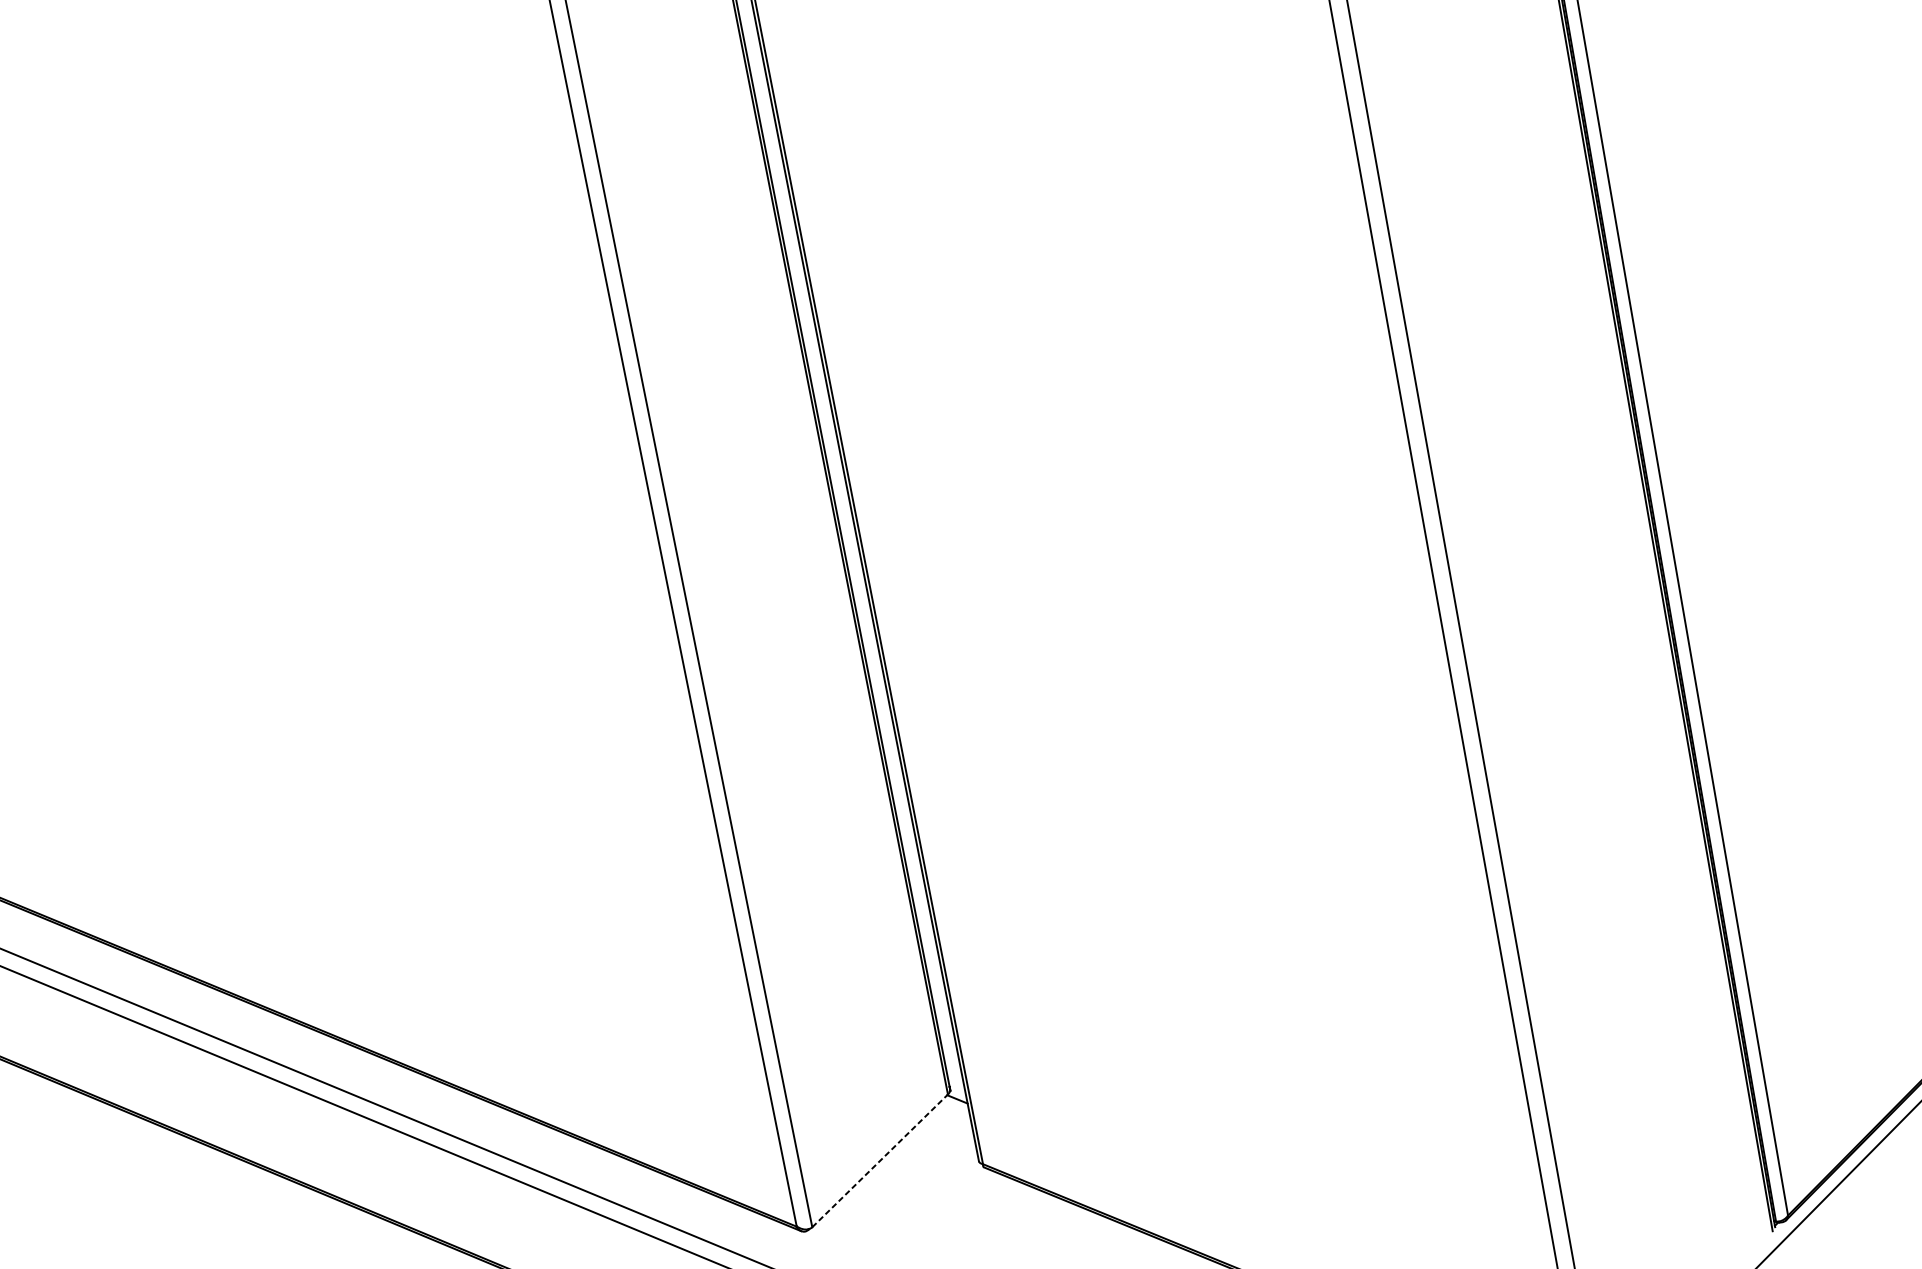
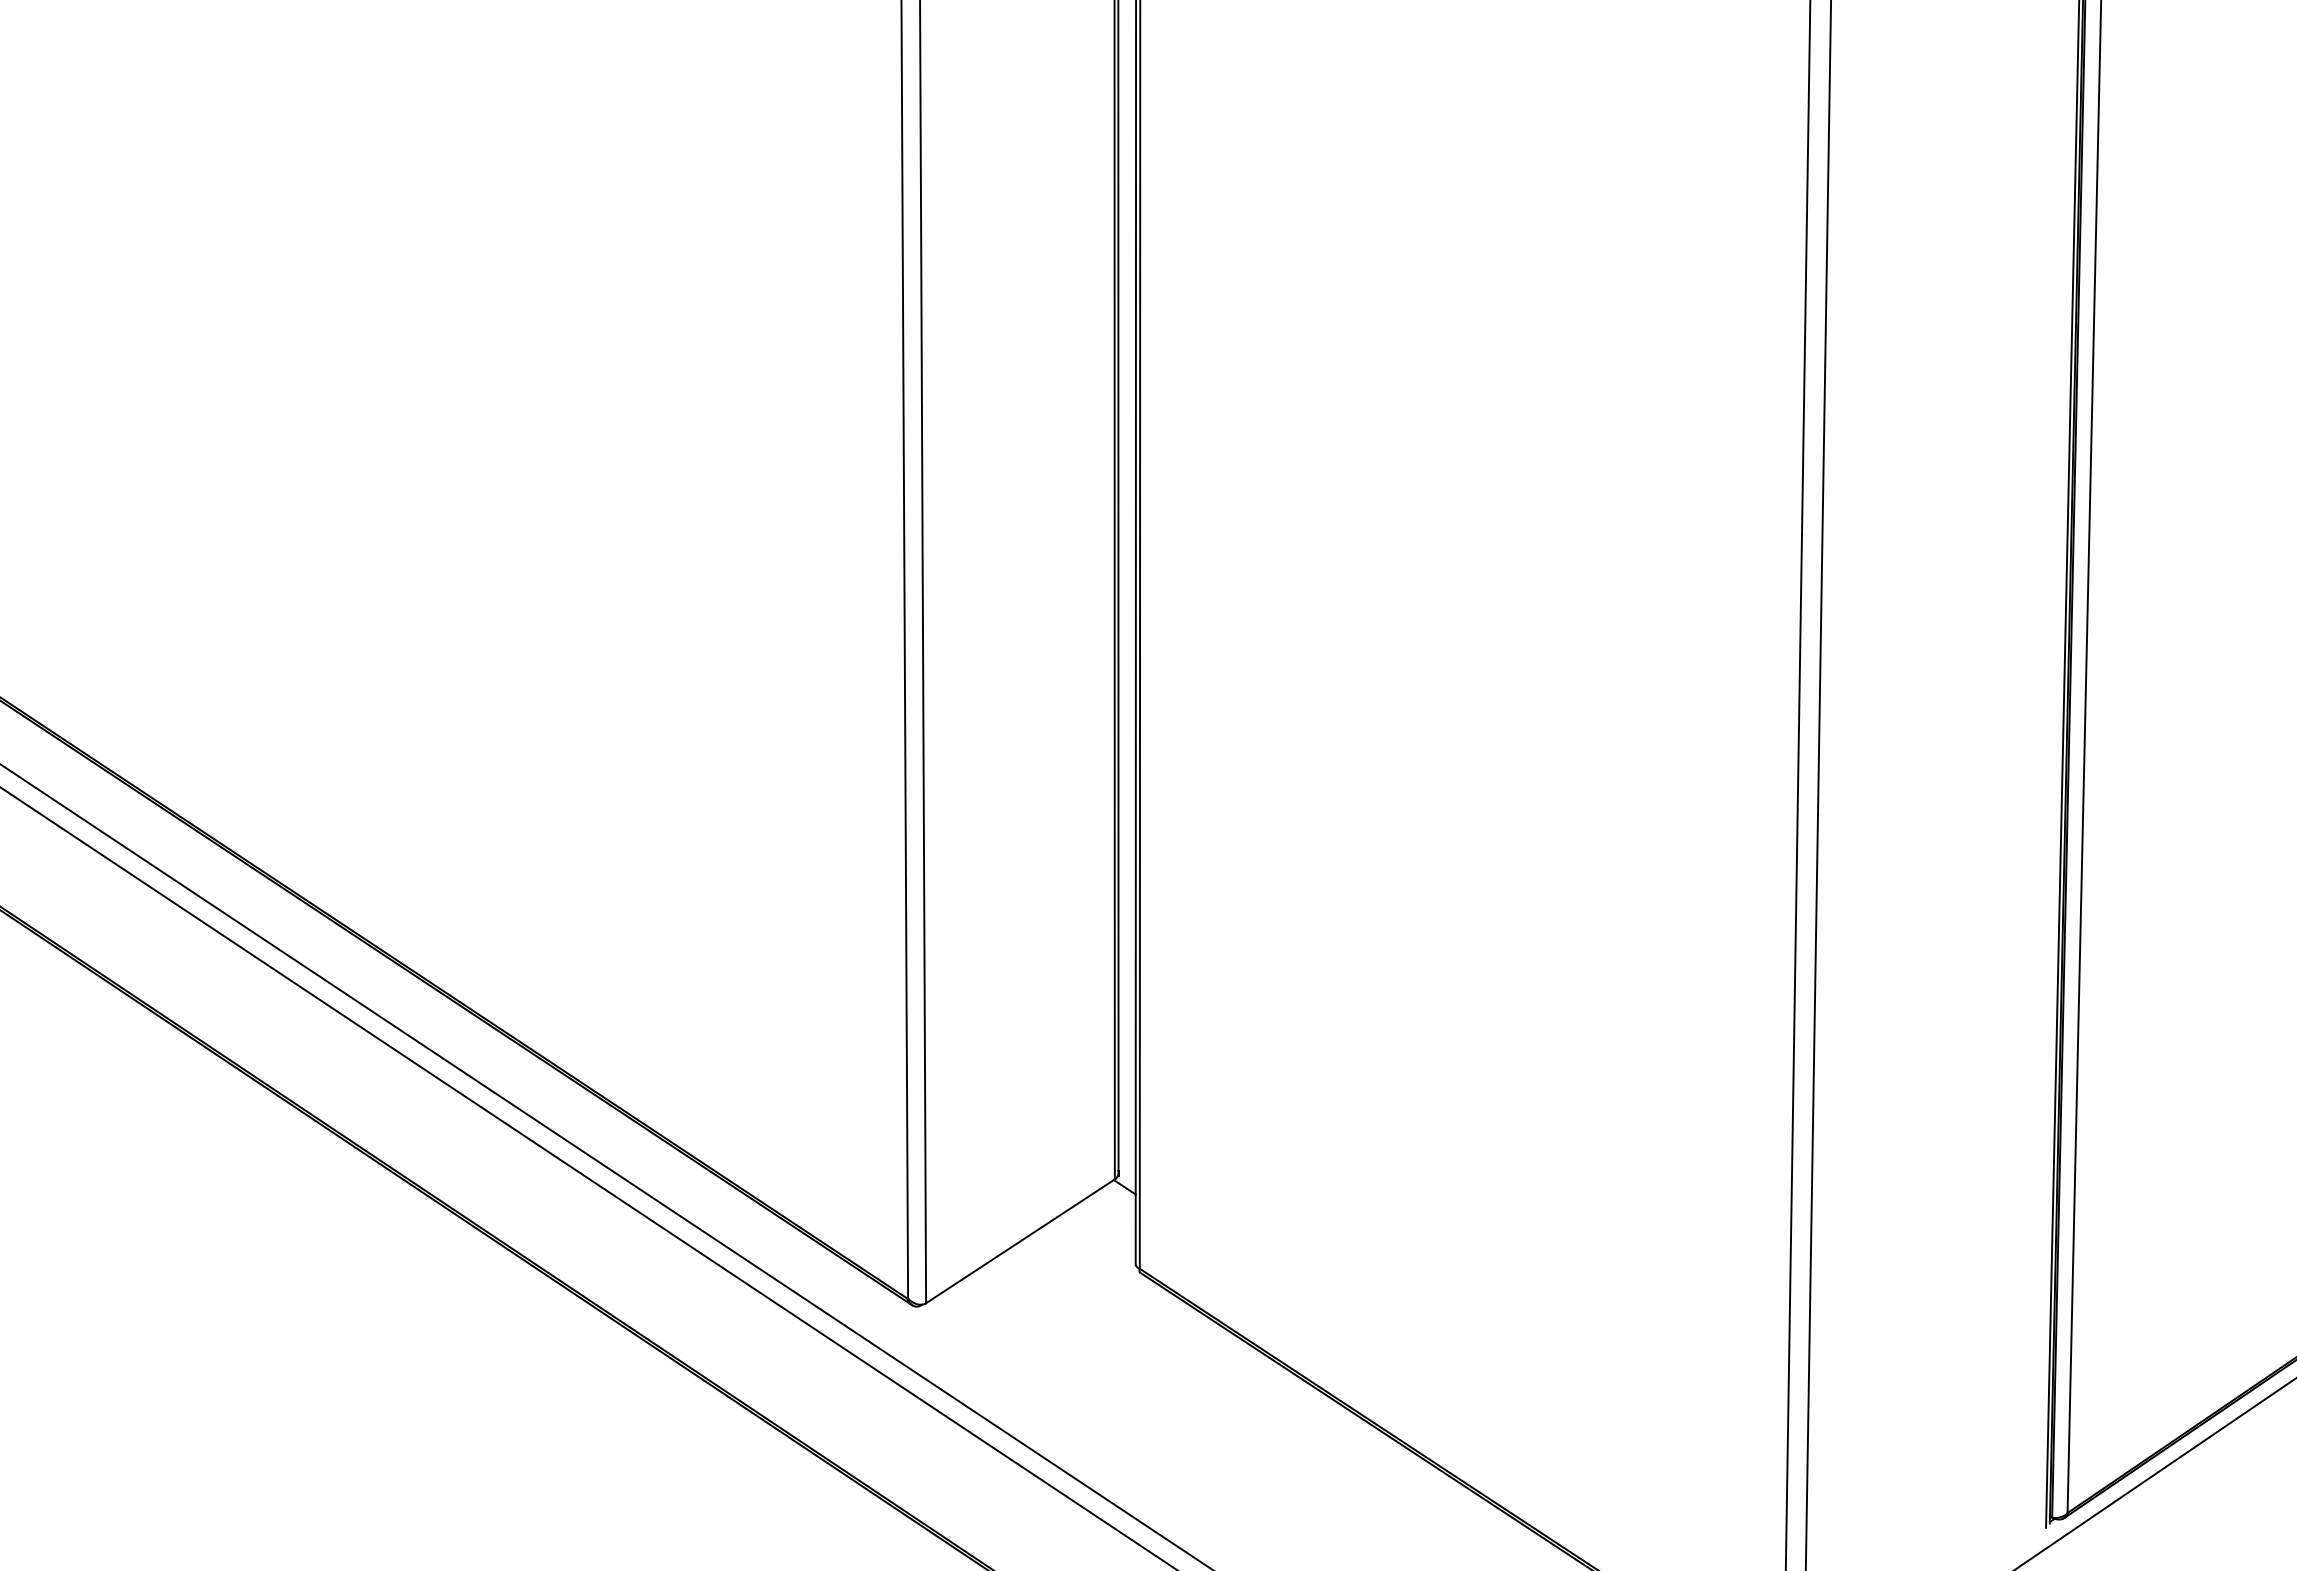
line: (880, 1161) -> (1020, 1241), dashed -> solid

